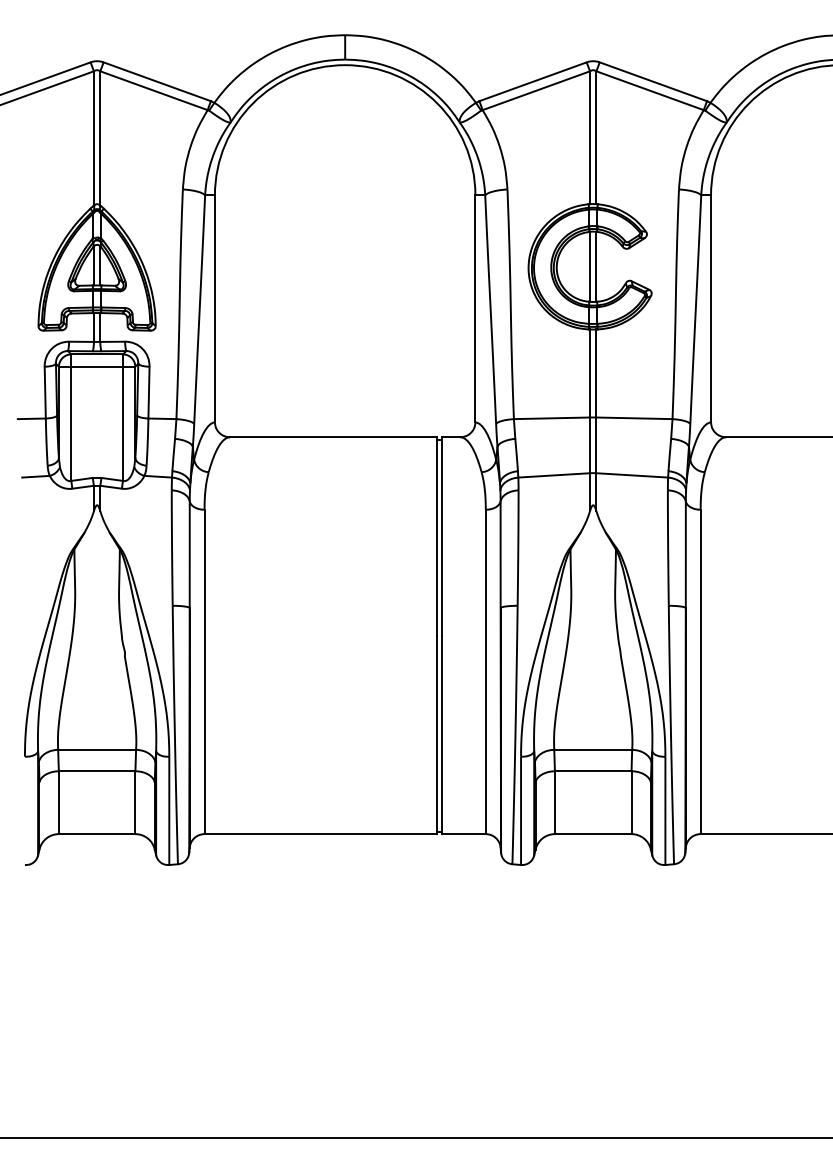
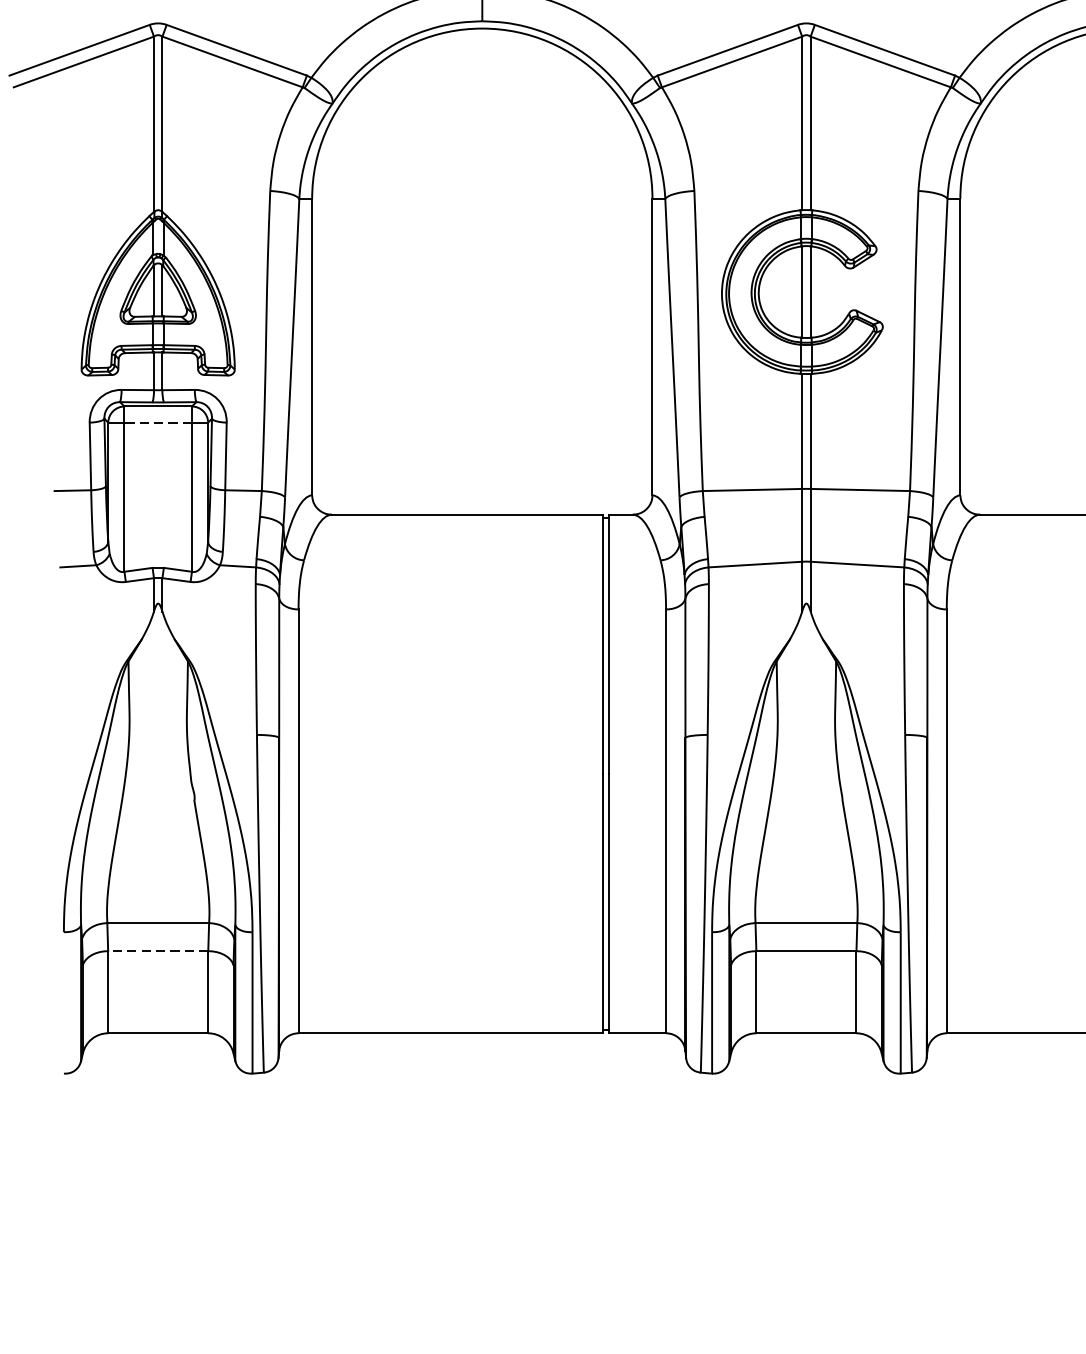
line: (97, 366) -> (158, 422), solid -> dashed
line: (96, 771) -> (157, 951), solid -> dashed

